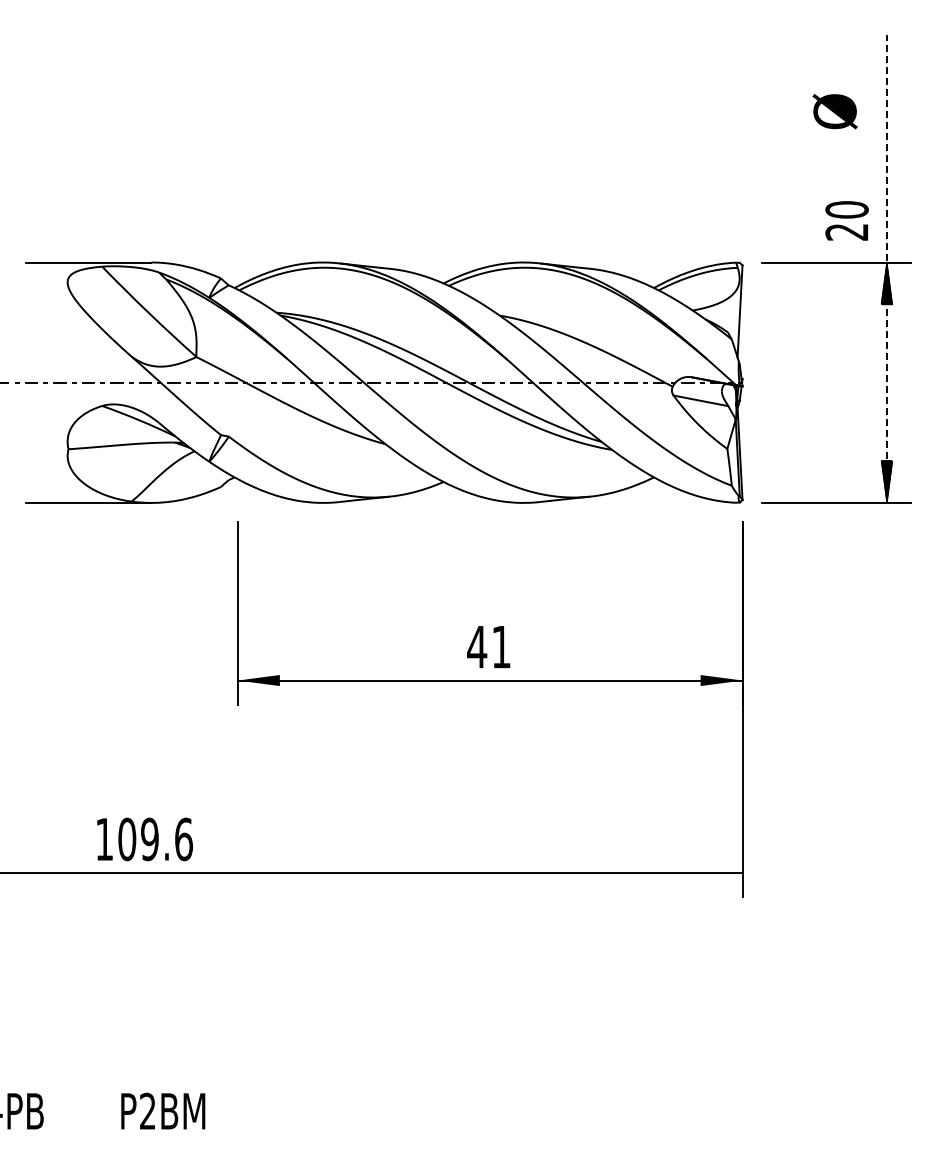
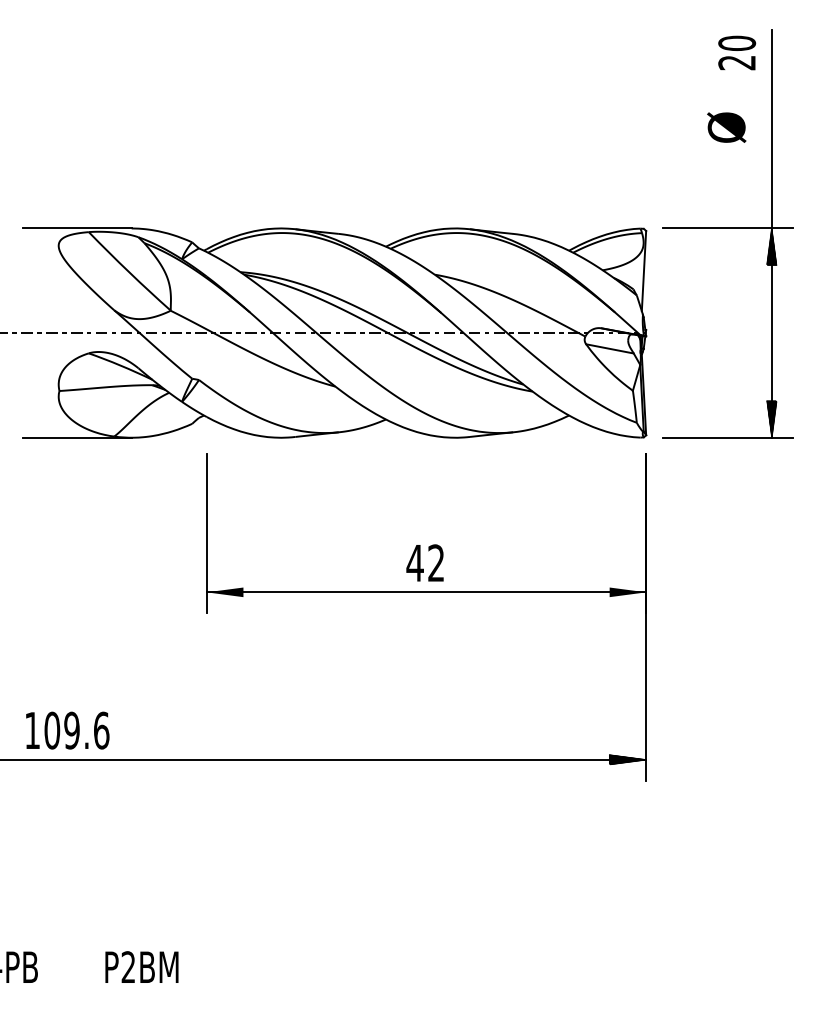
text: (834, 111) -> (726, 127), moved
text: (846, 220) -> (736, 52), moved
line: (886, 268) -> (771, 233), dashed -> solid
text: (501, 646) -> (436, 562), 41 -> 42
text: (144, 839) -> (67, 730), moved
hatch: (721, 872) -> (627, 759), added

